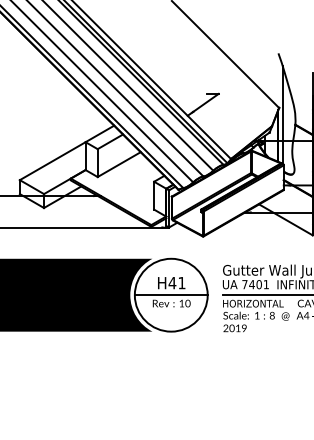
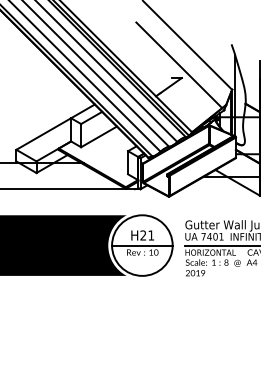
line: (215, 78) -> (179, 65), added
text: (172, 283) -> (143, 235), H41 -> H21

